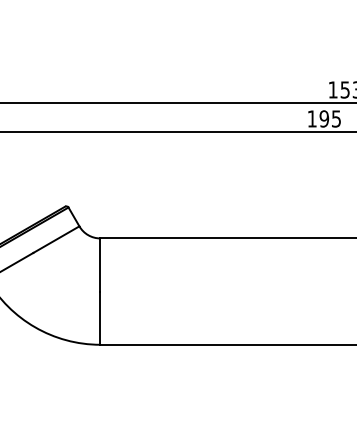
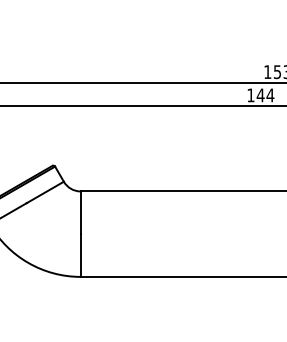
text: (330, 118) -> (265, 95), 195 -> 144

